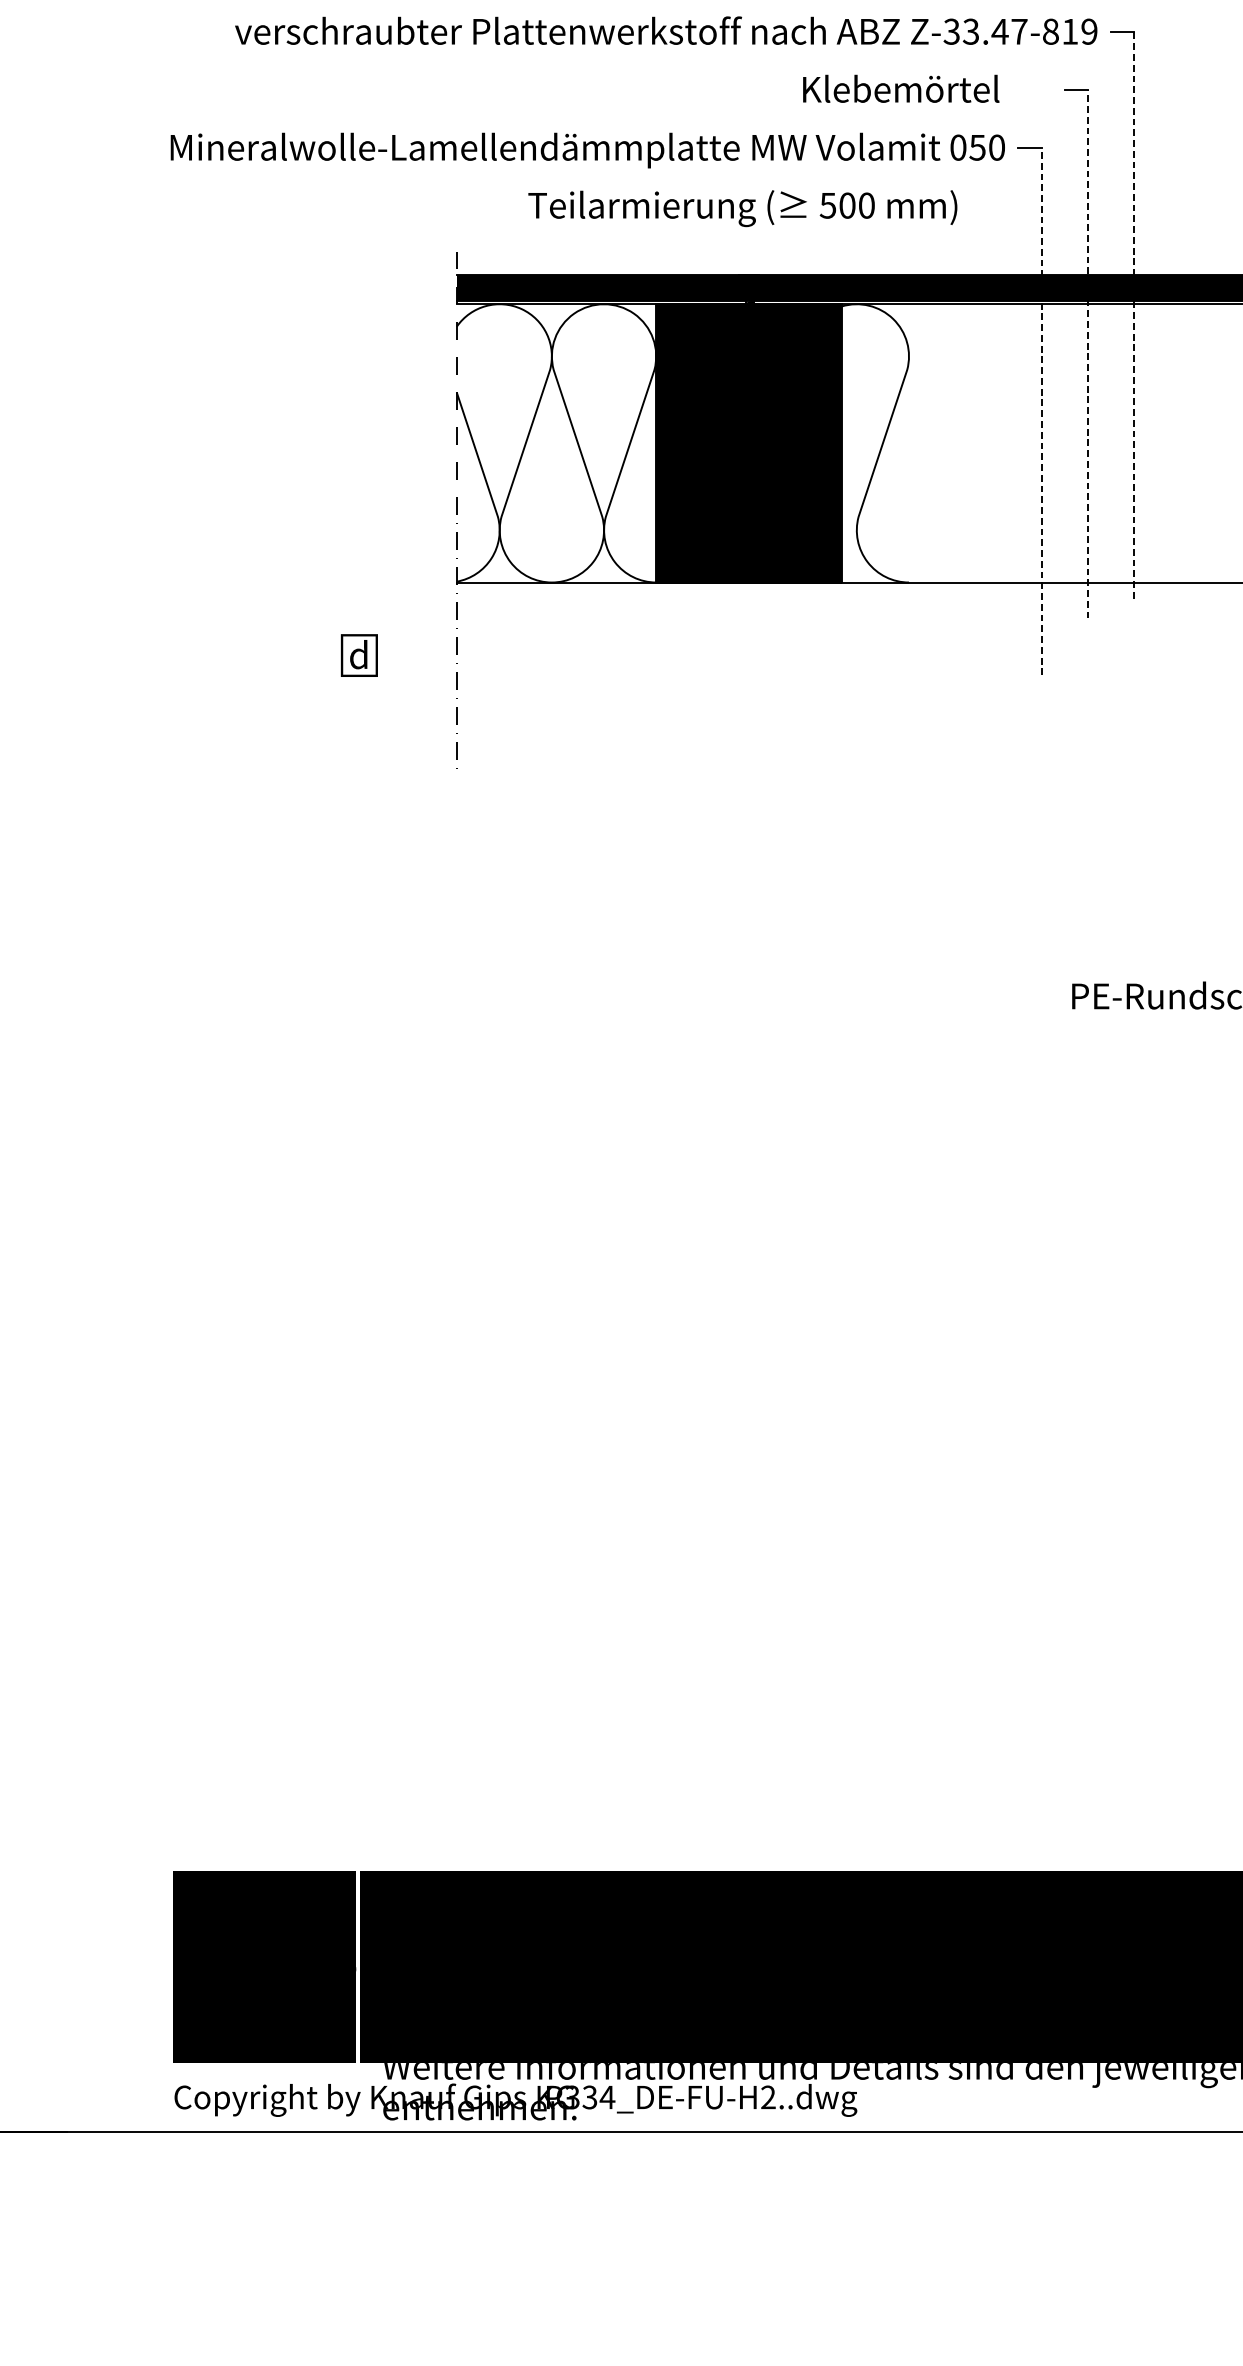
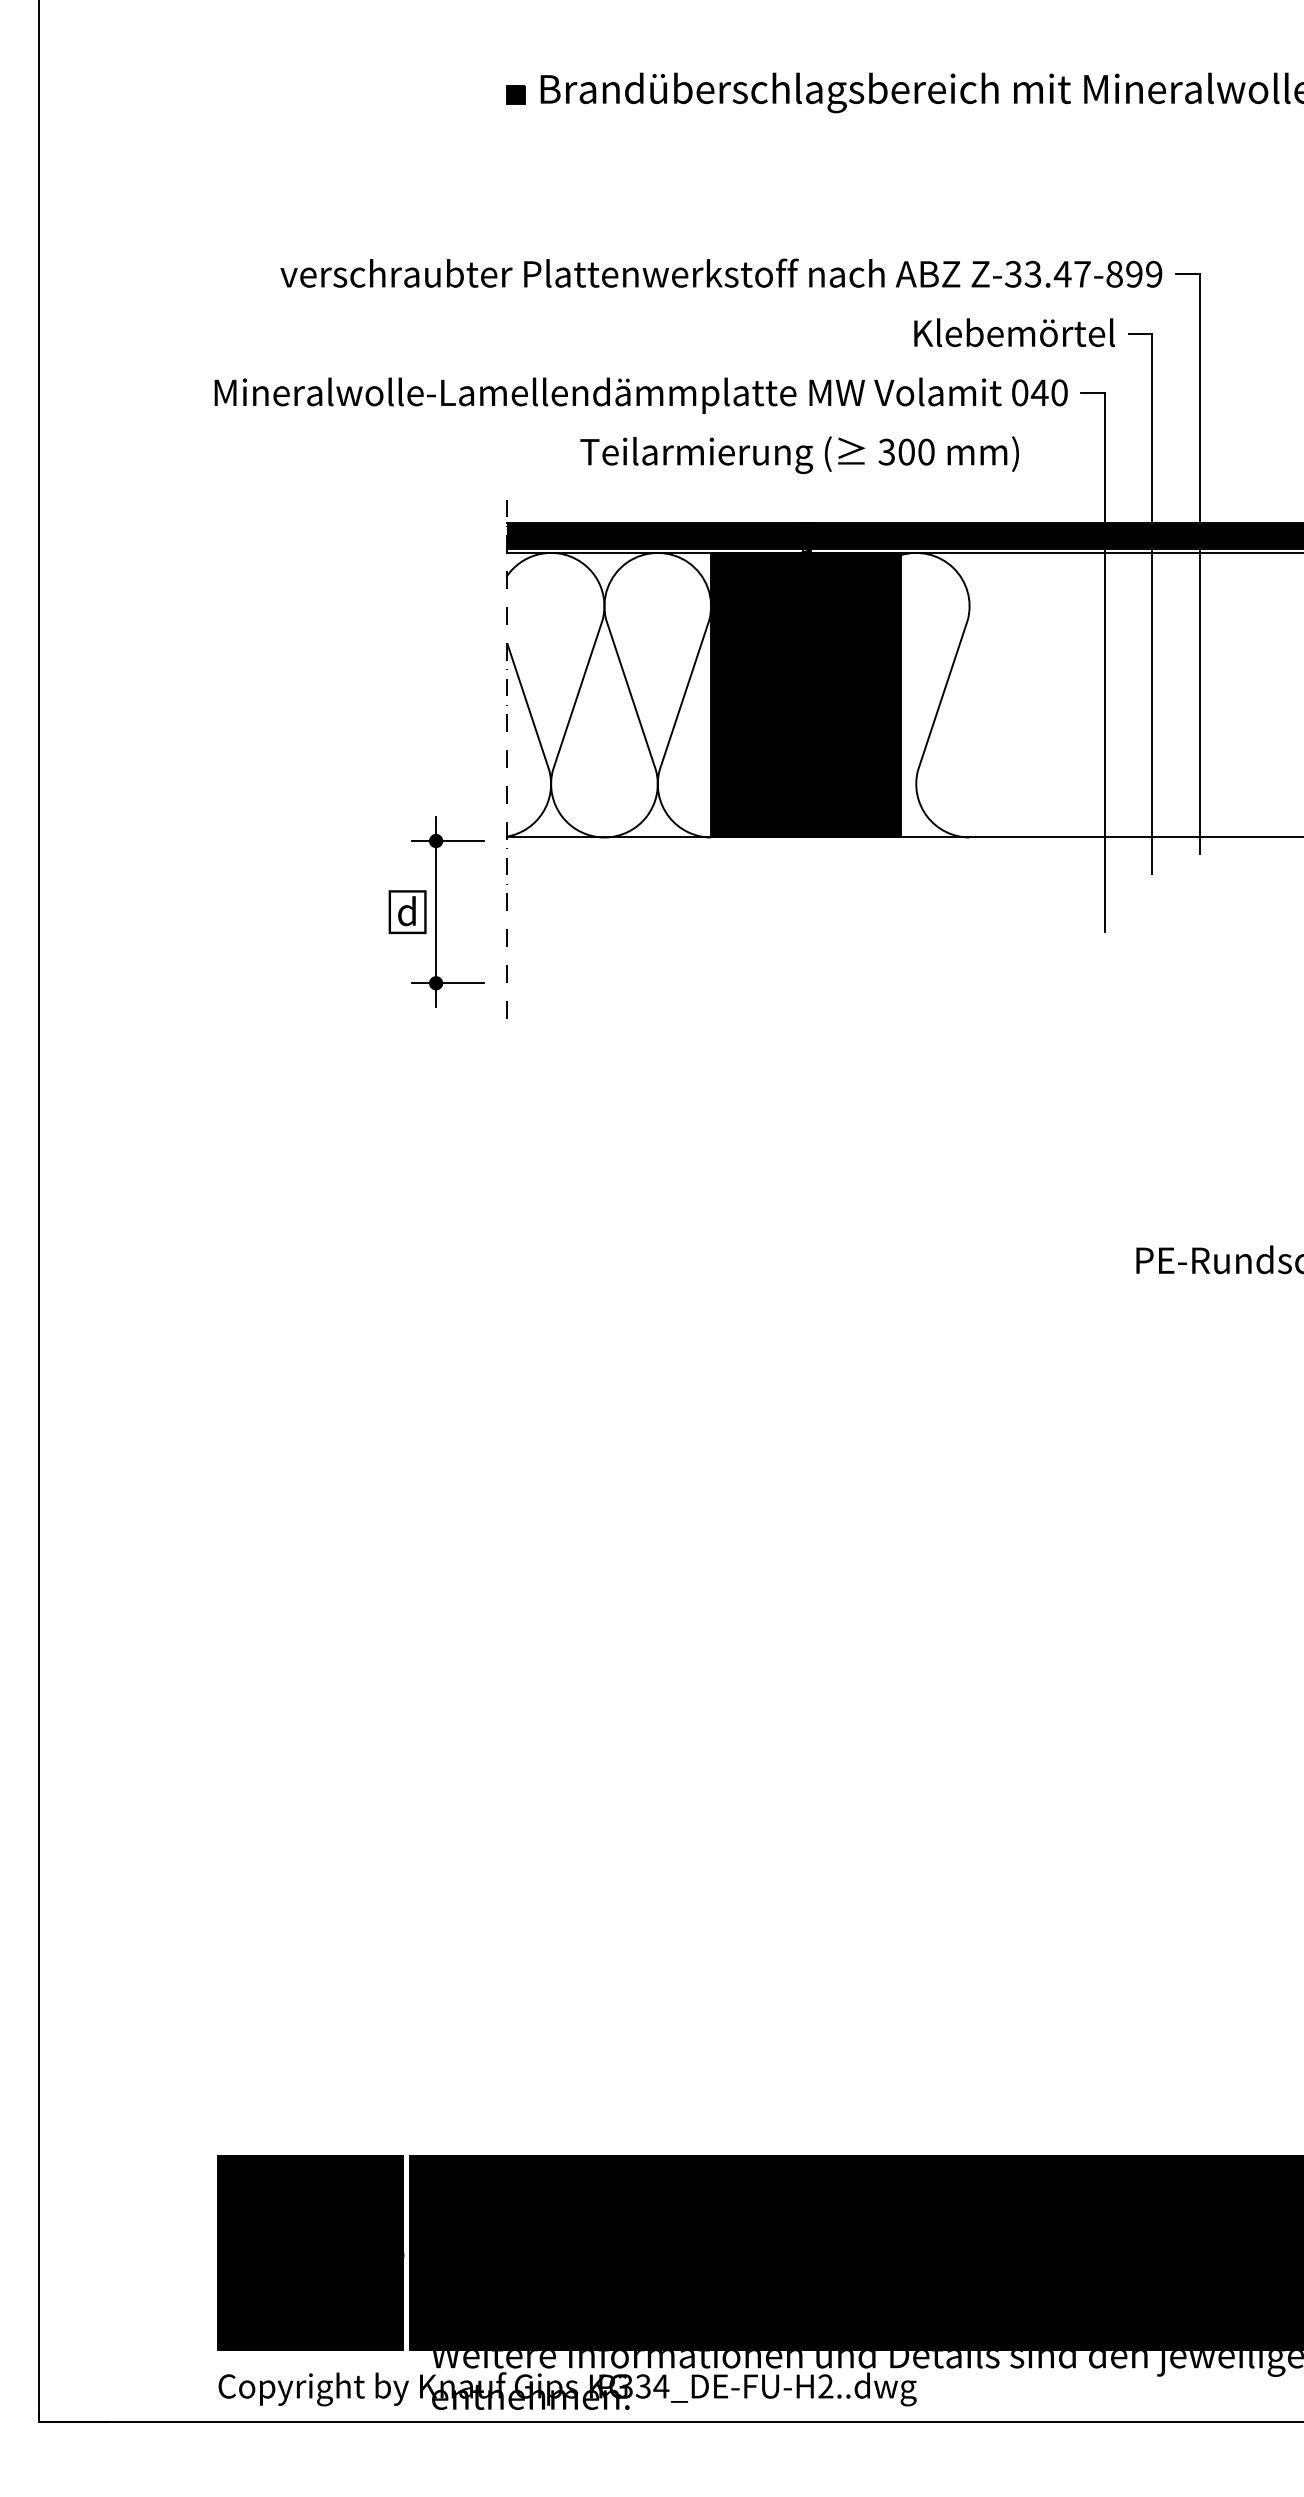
text: (1070, 30) -> (1134, 273), Z-33.47-819 -> Z-33.47-899
text: (901, 88) -> (1014, 332), moved
text: (977, 147) -> (1039, 392), 050 -> 040
text: (827, 205) -> (886, 451), 500 -> 300
line: (1133, 315) -> (1199, 564), dashed -> solid
line: (1087, 353) -> (1152, 603), dashed -> solid
line: (1041, 411) -> (1105, 662), dashed -> solid
part: (387, 654) -> (436, 911), added

